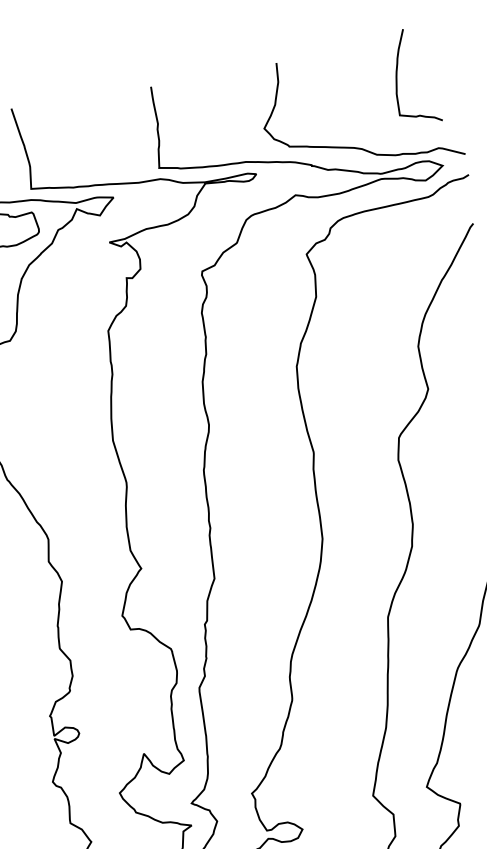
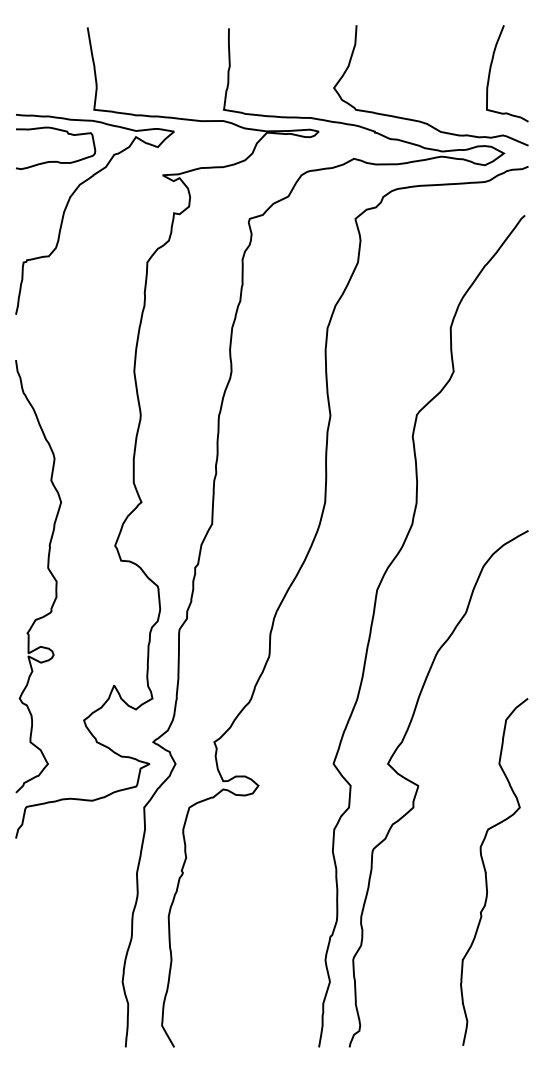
curve: (397, 73) -> (491, 68), moved

